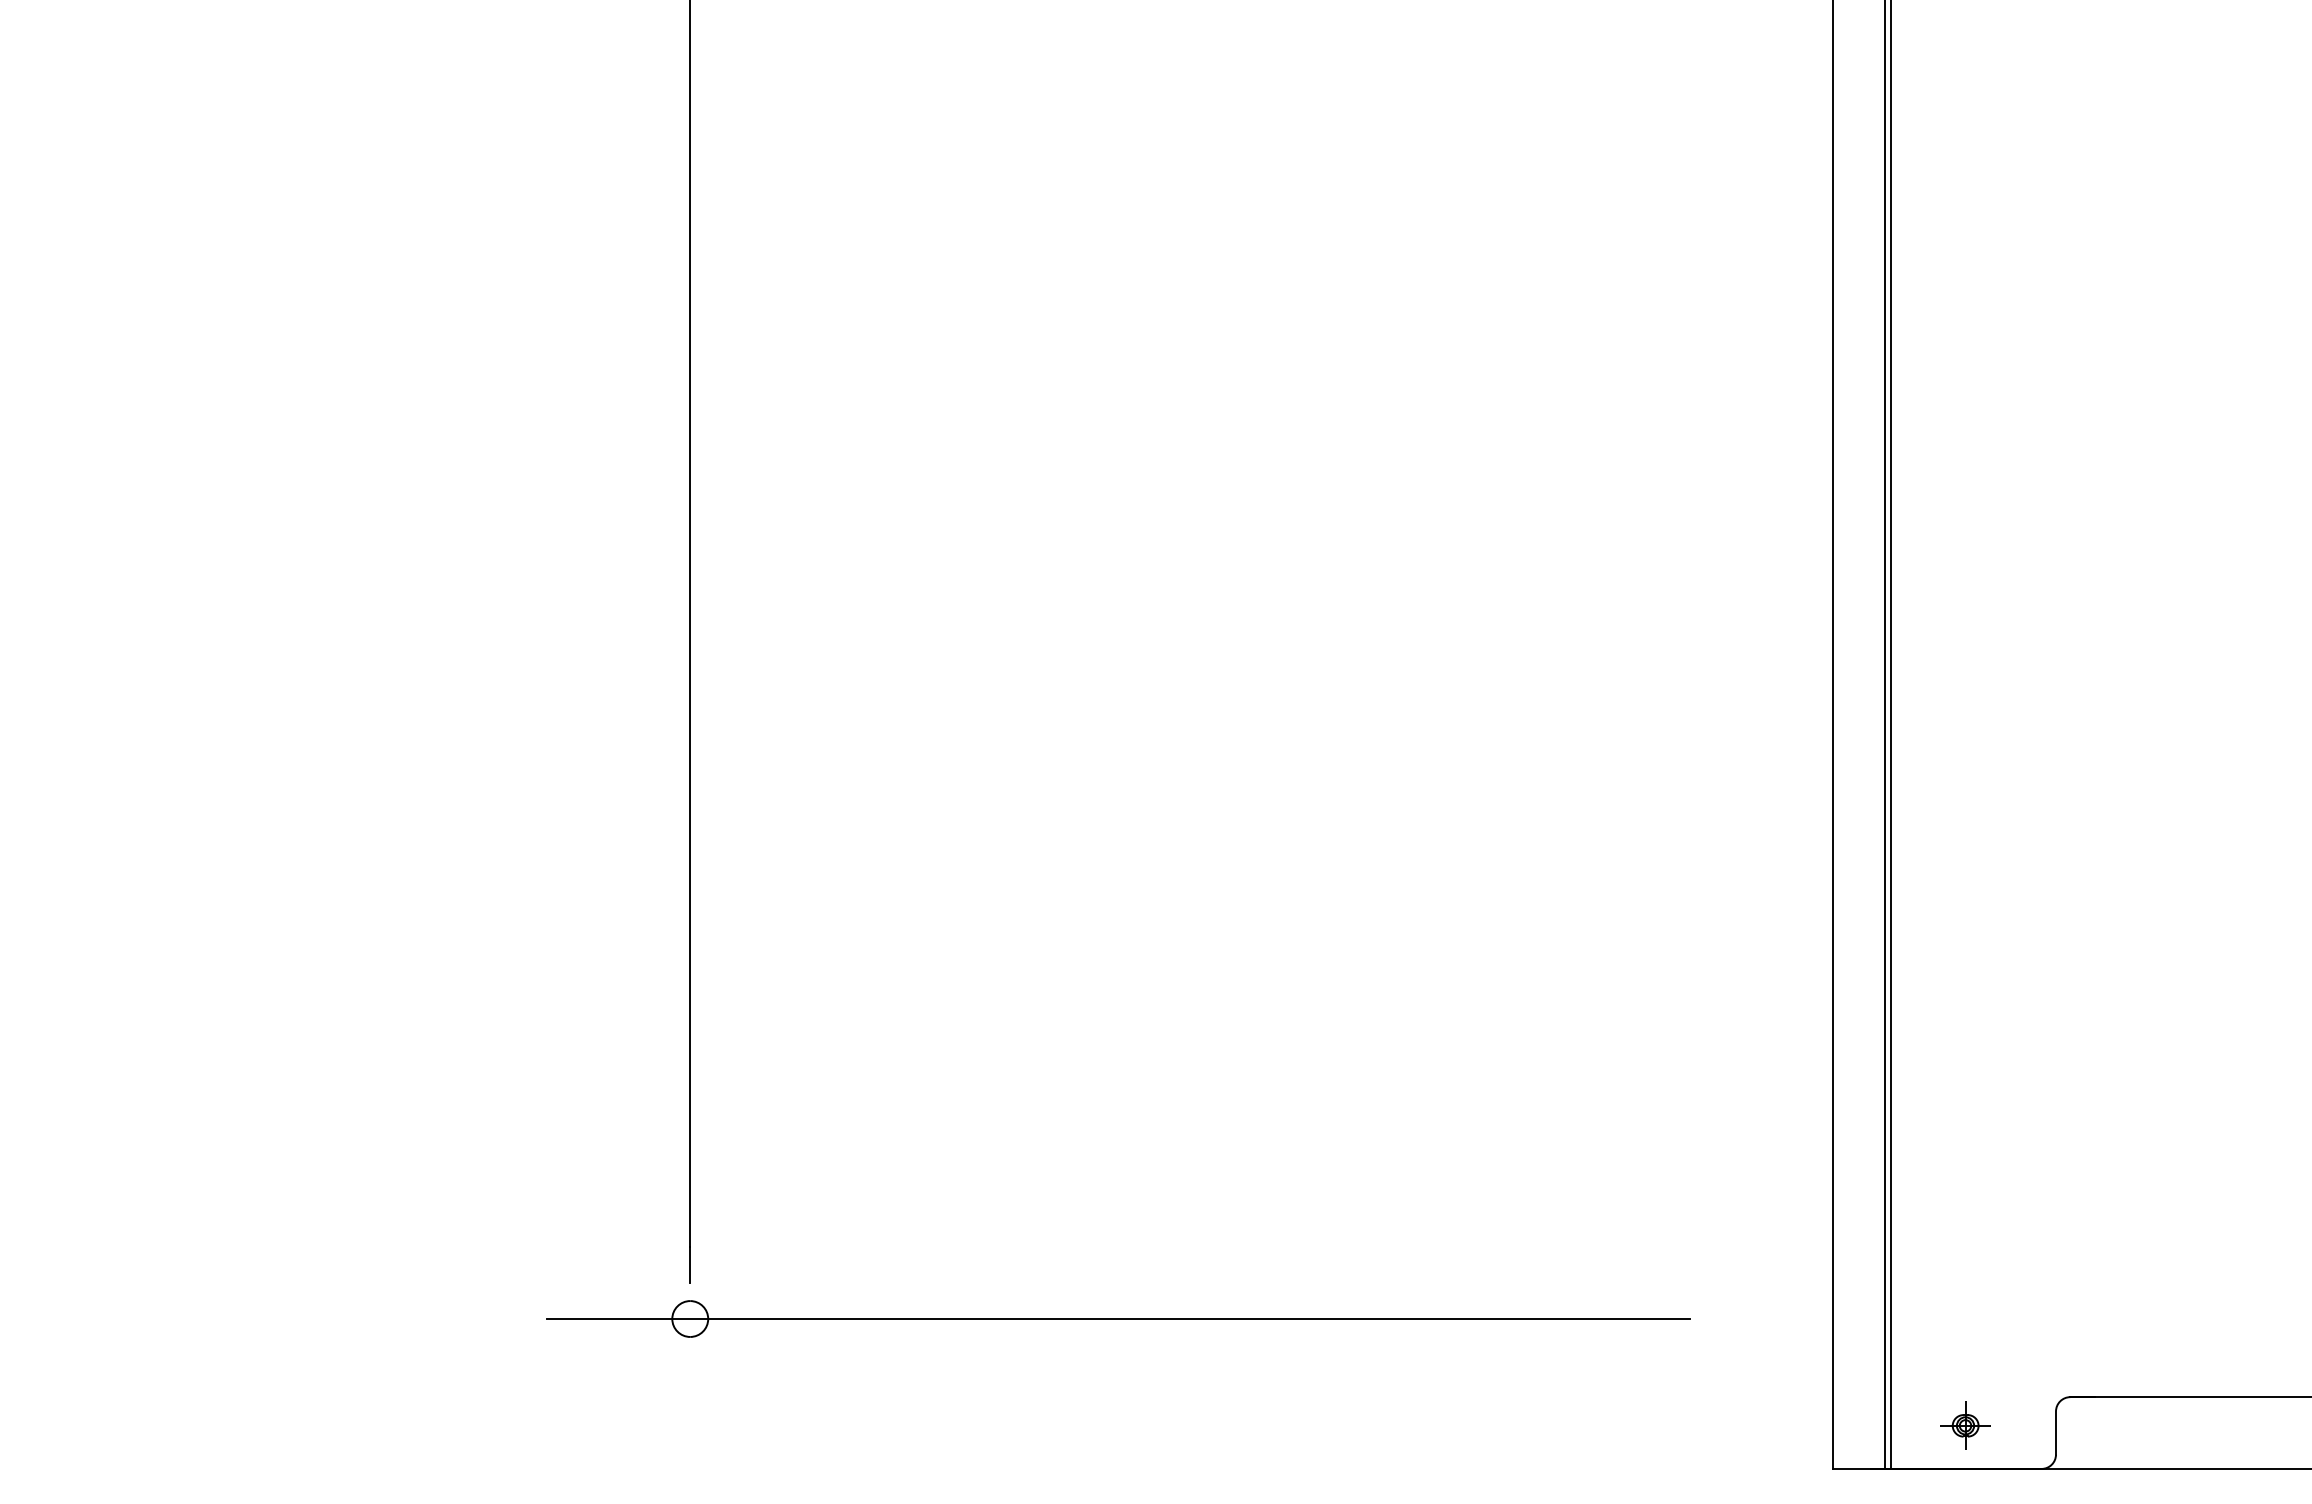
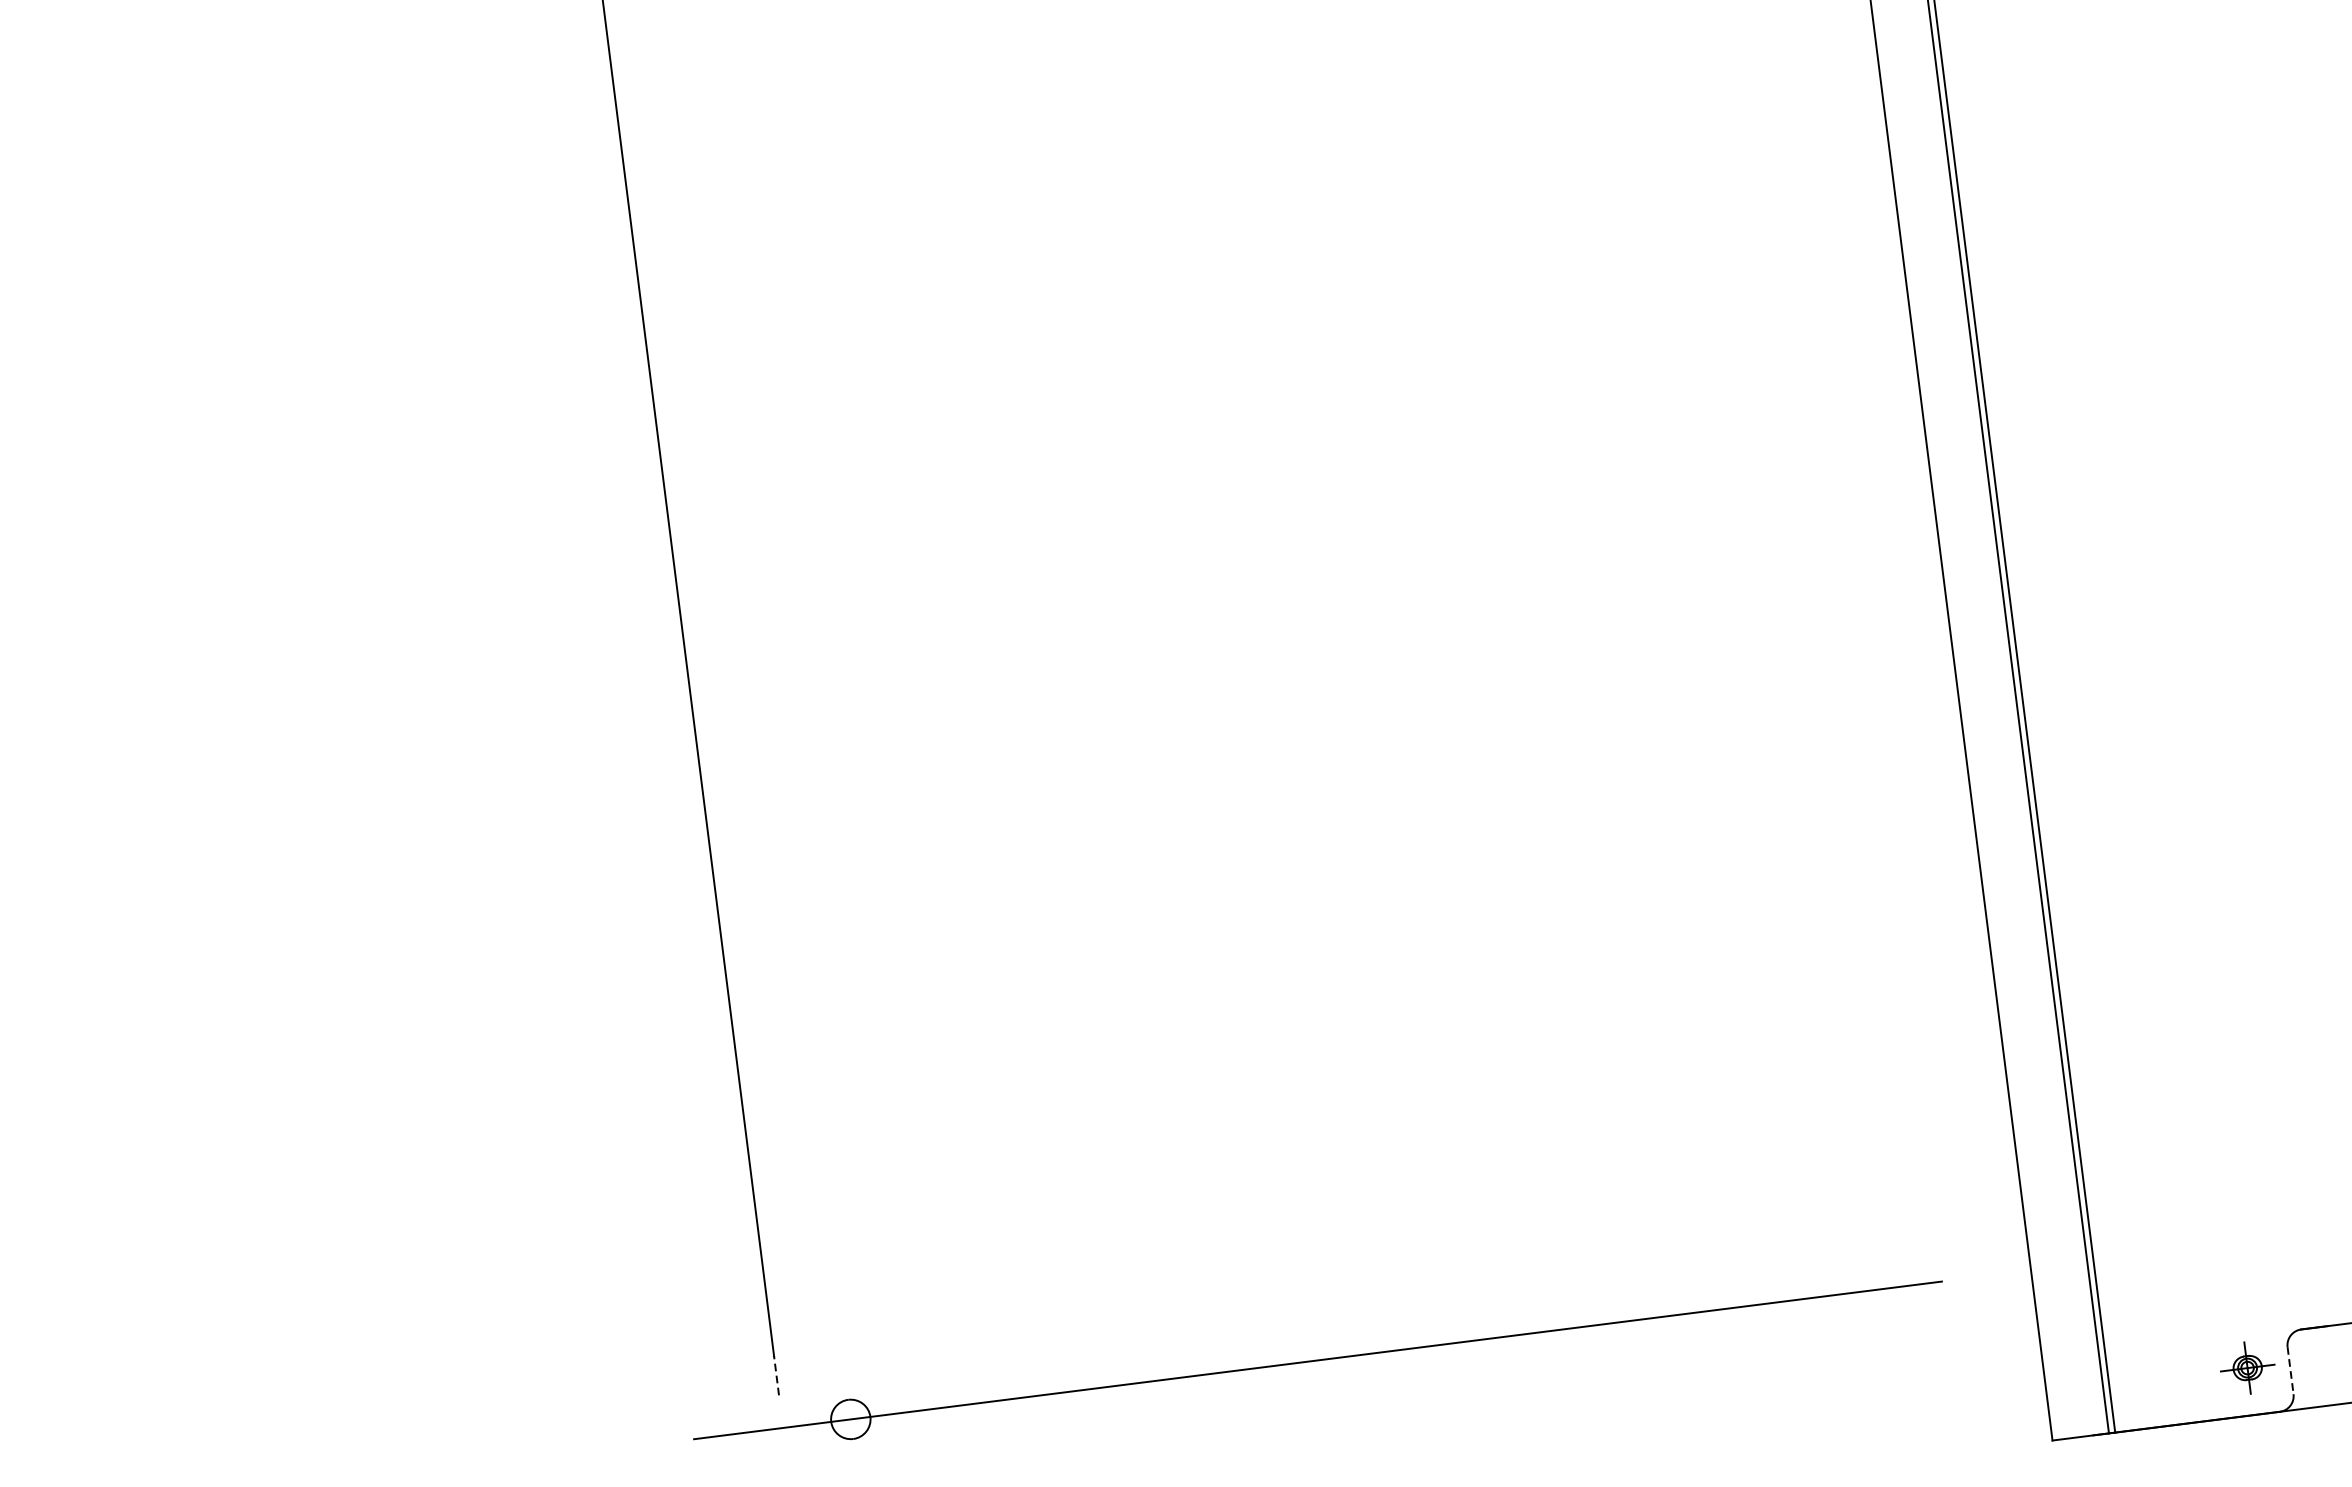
line: (690, 1265) -> (776, 1376), solid -> dashed
part: (1118, 1318) -> (1318, 1359), moved
part: (1965, 1425) -> (2247, 1367), moved
line: (2056, 1433) -> (2291, 1371), solid -> dashed

